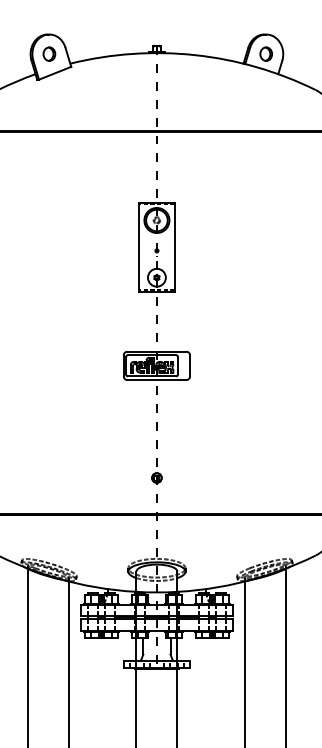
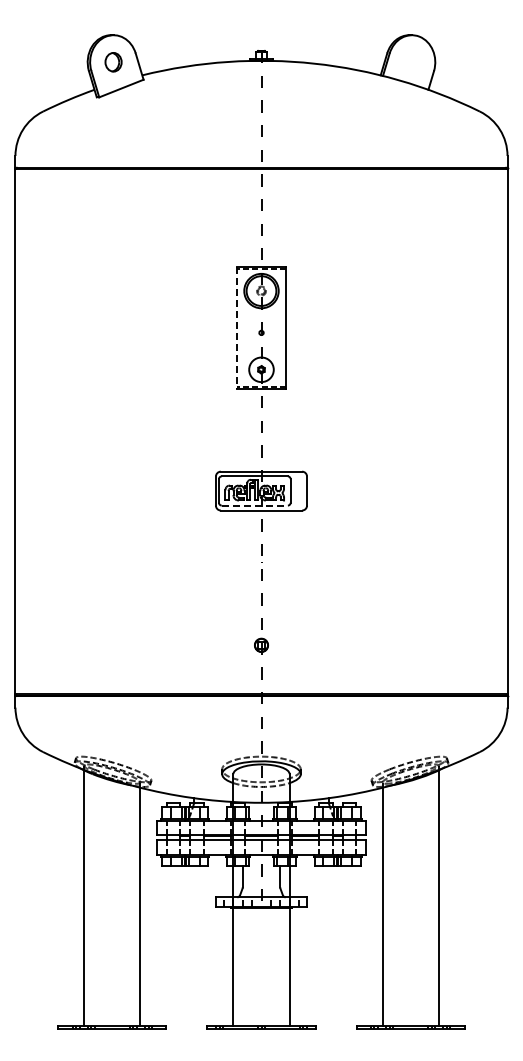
part: (265, 54) -> (411, 62), removed
line: (138, 247) -> (236, 328), solid -> dashed
line: (152, 376) -> (255, 505), solid -> dashed

